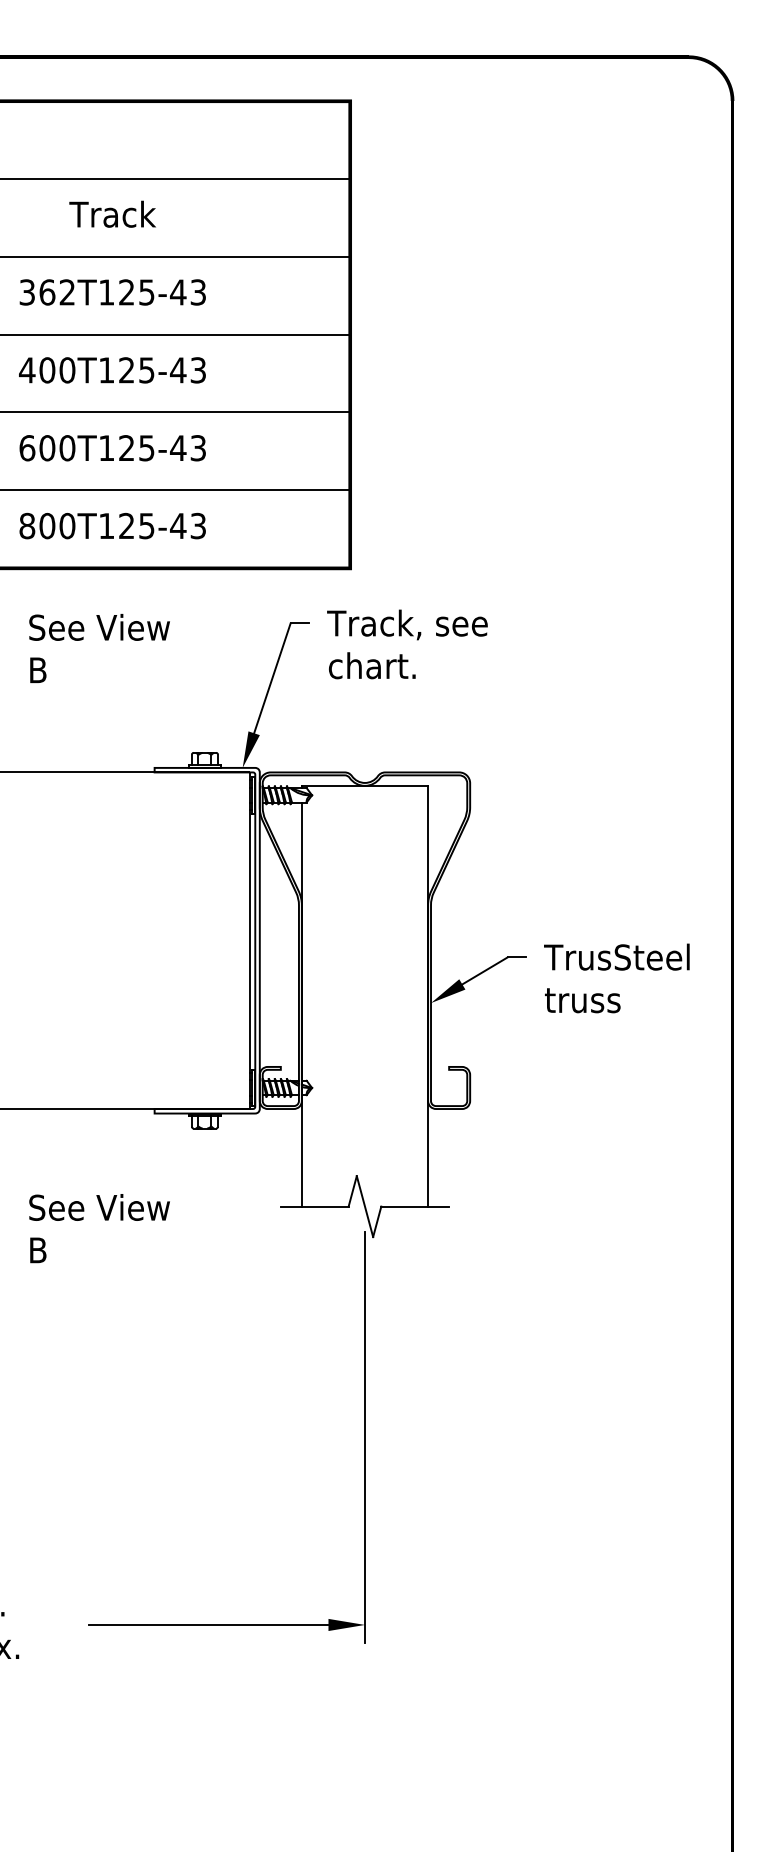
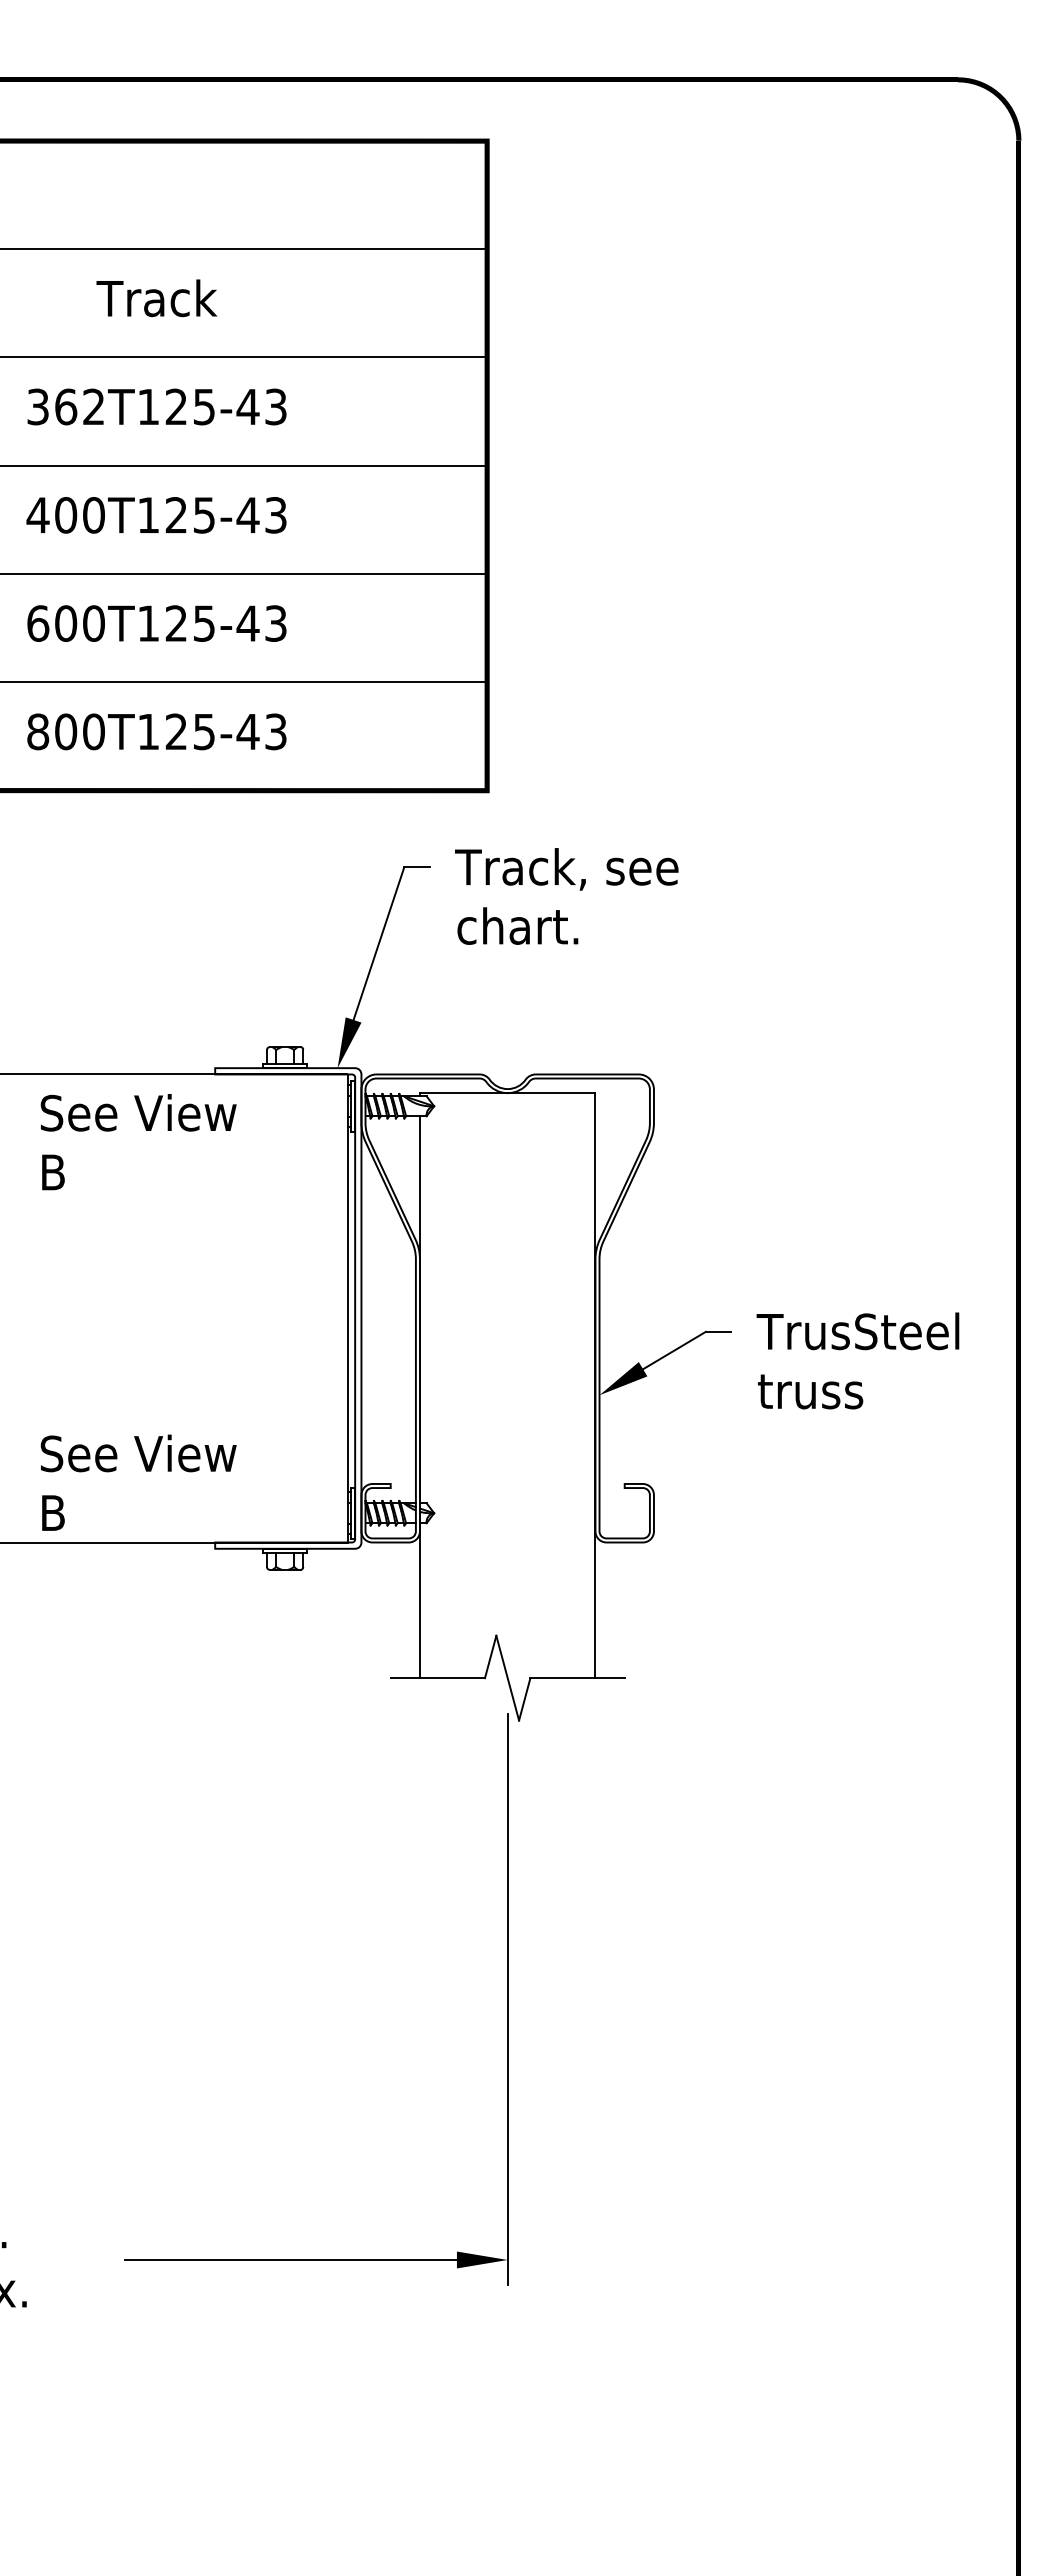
text: (99, 648) -> (138, 1142), moved
text: (99, 1228) -> (138, 1482), moved

